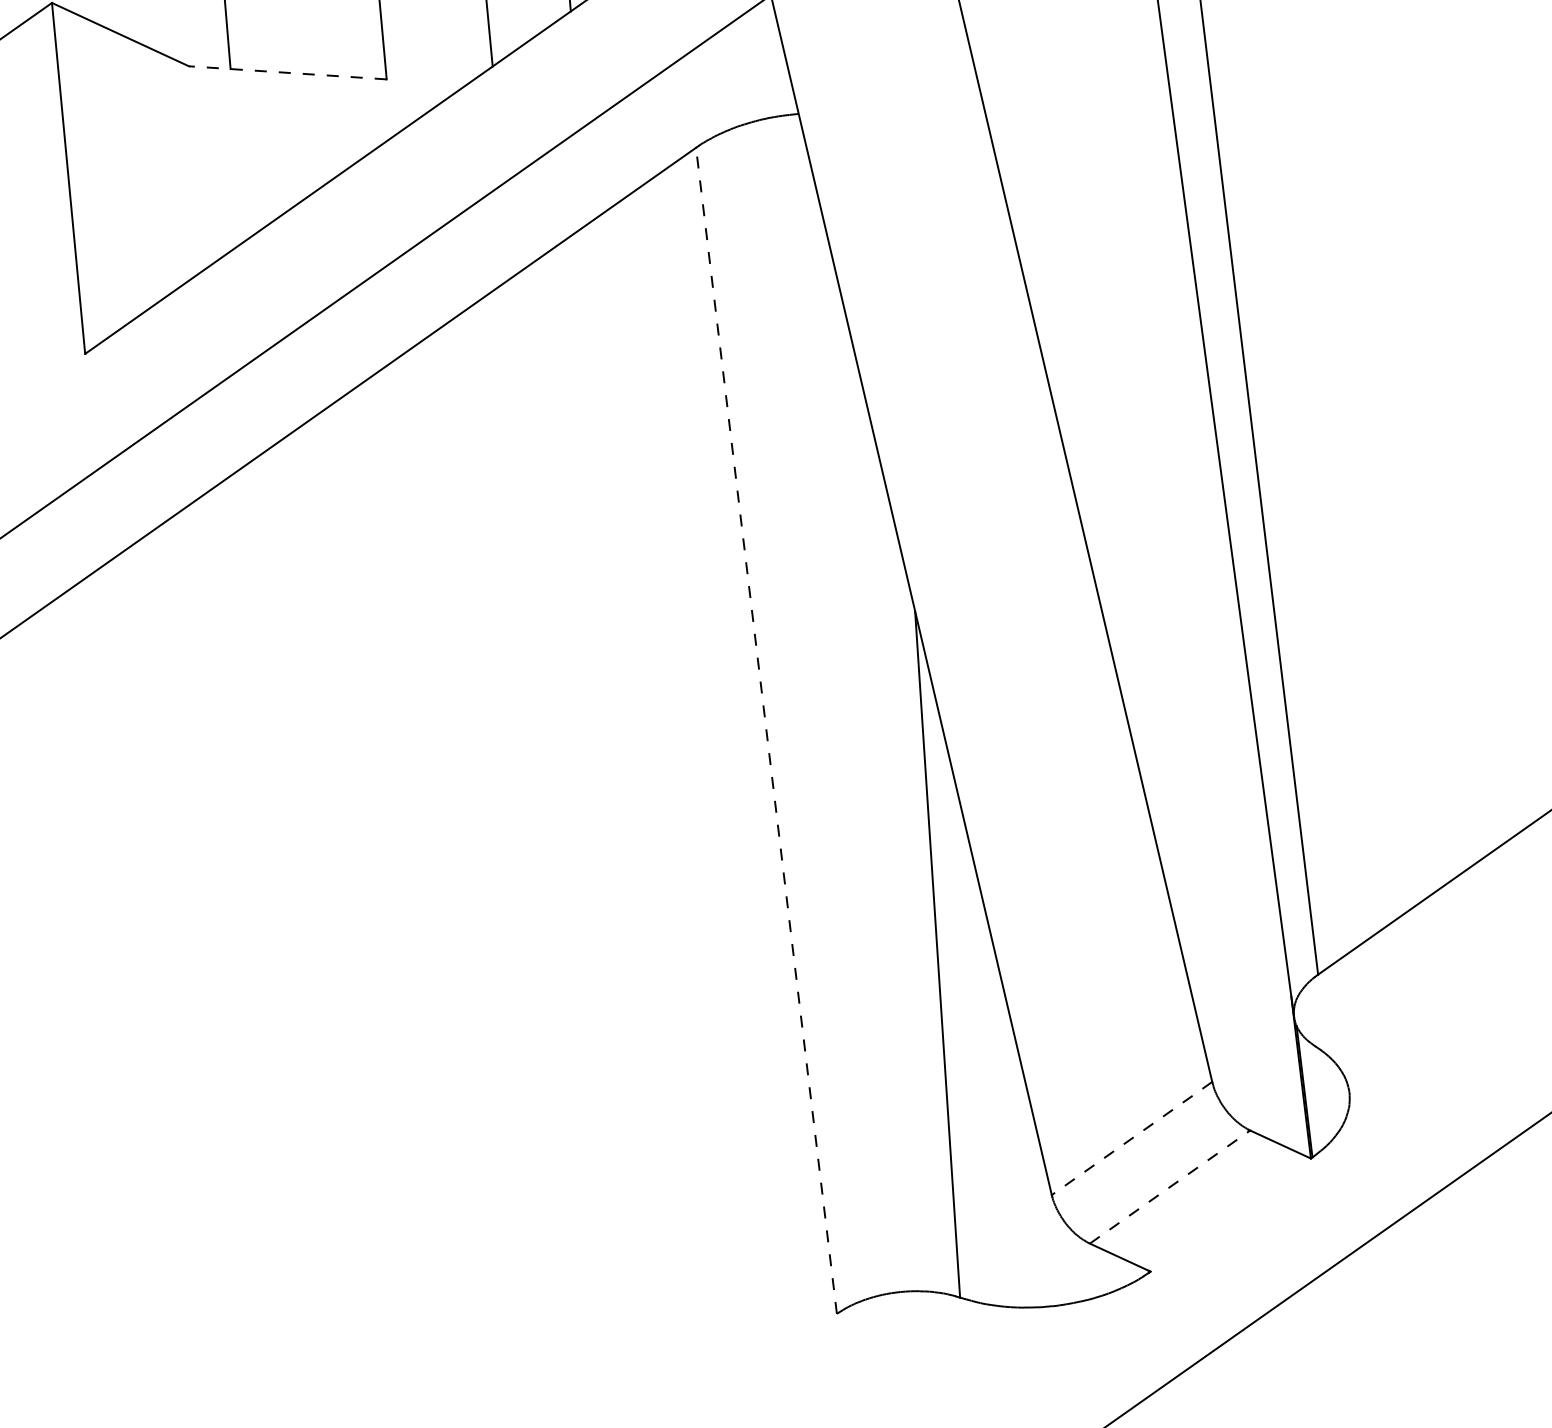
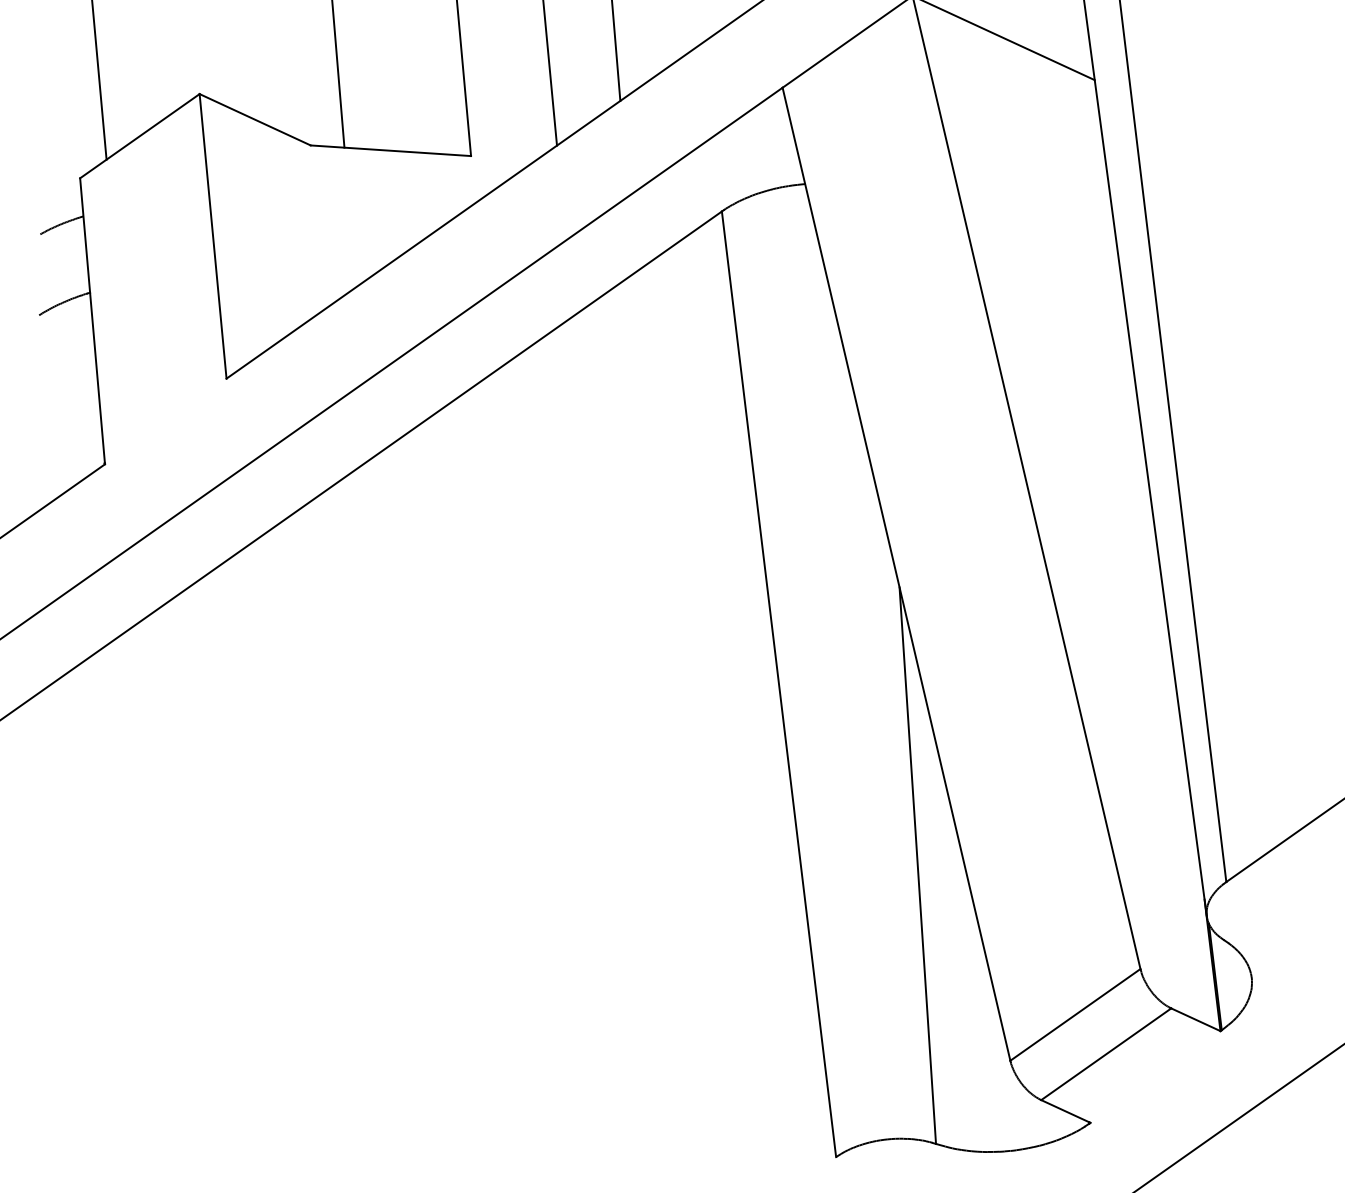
line: (287, 72) -> (390, 150), dashed -> solid
line: (765, 729) -> (778, 683), dashed -> solid
line: (1132, 1138) -> (1075, 1014), dashed -> solid
line: (1170, 1187) -> (1106, 1054), dashed -> solid

